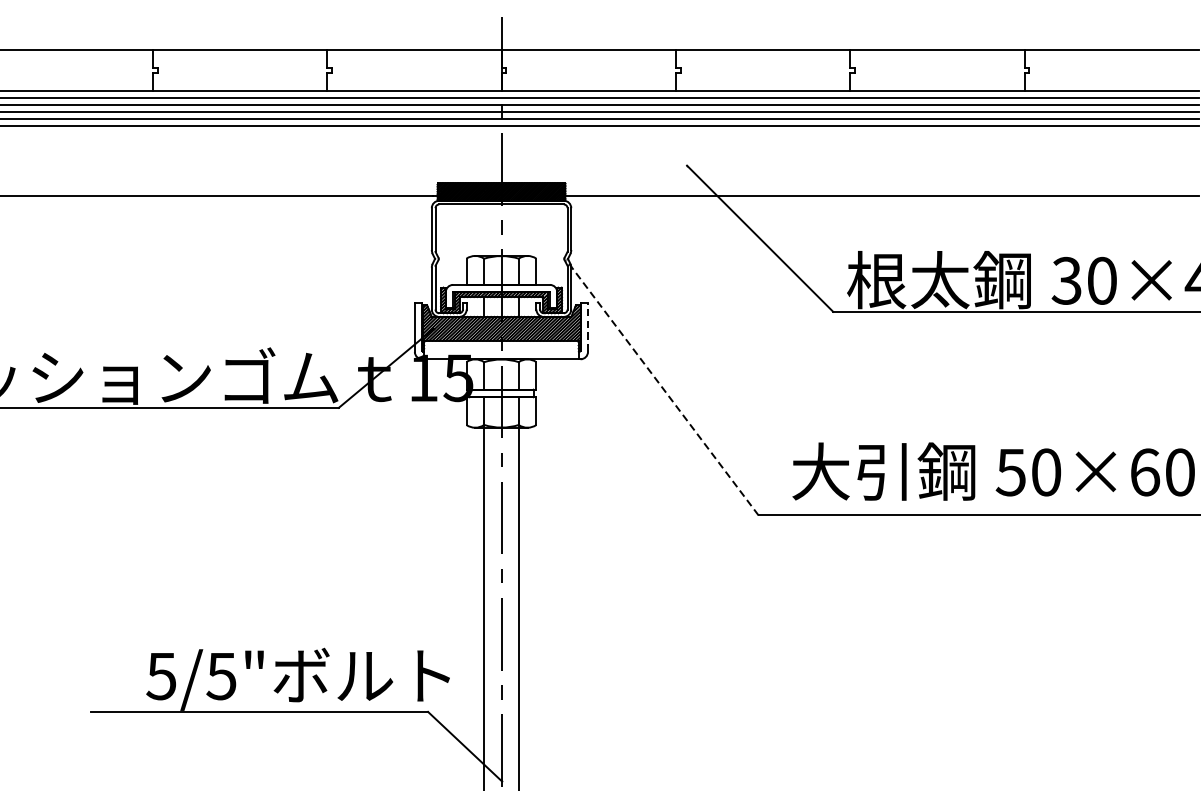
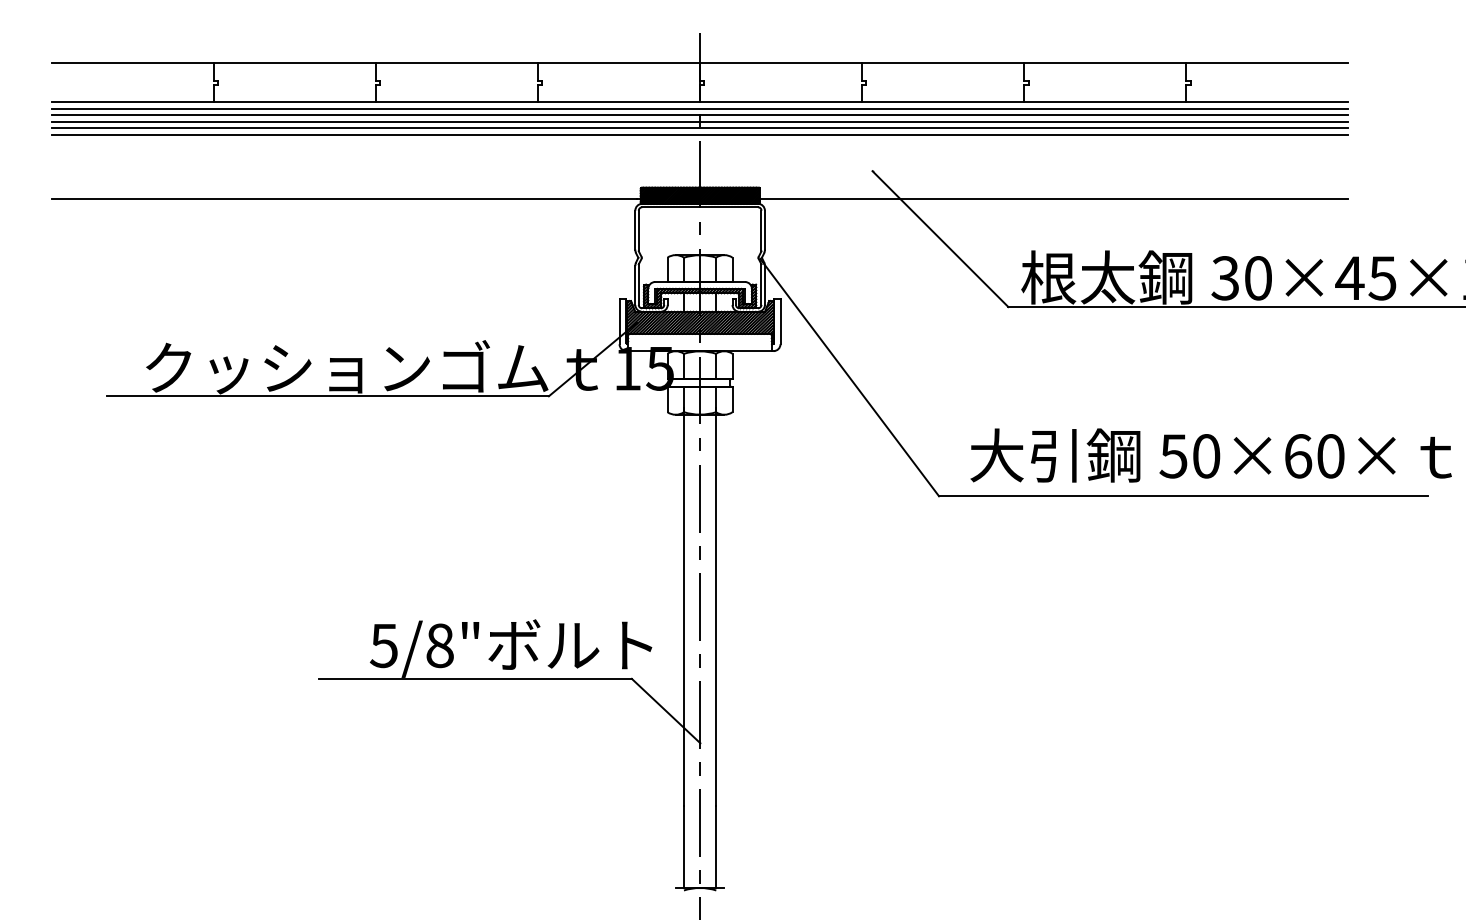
line: (588, 327) -> (780, 321), dashed -> solid
line: (662, 387) -> (849, 377), dashed -> solid
text: (221, 676) -> (439, 645), 5/5" -> 5/8"

